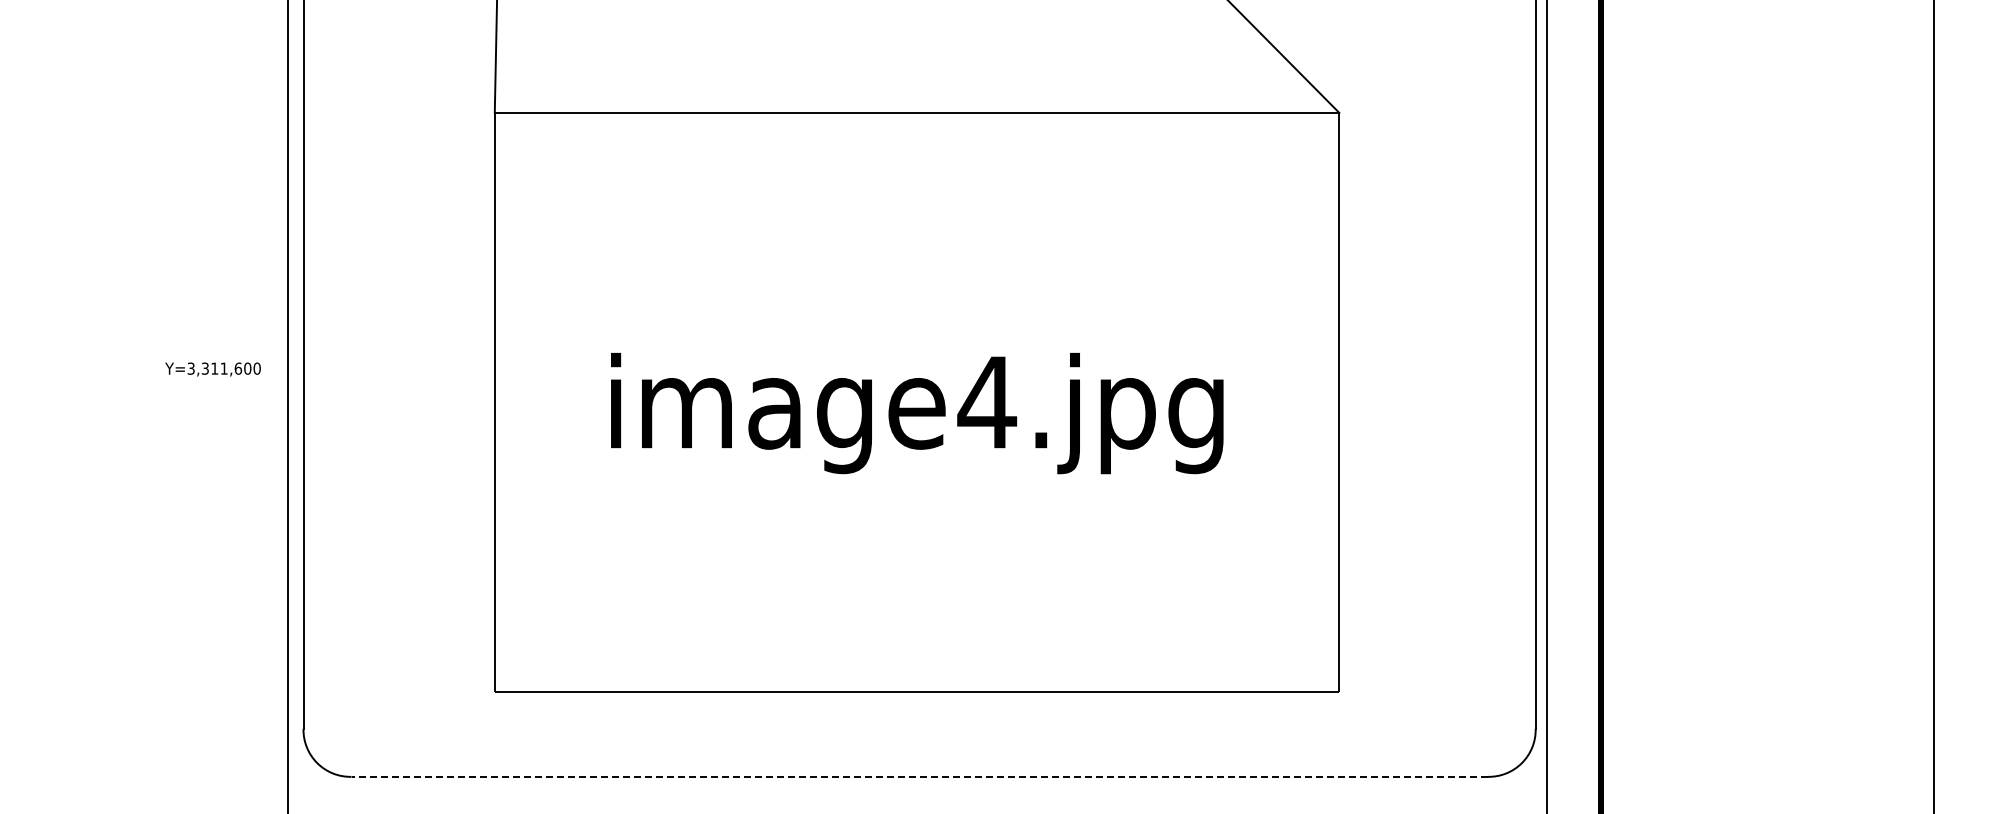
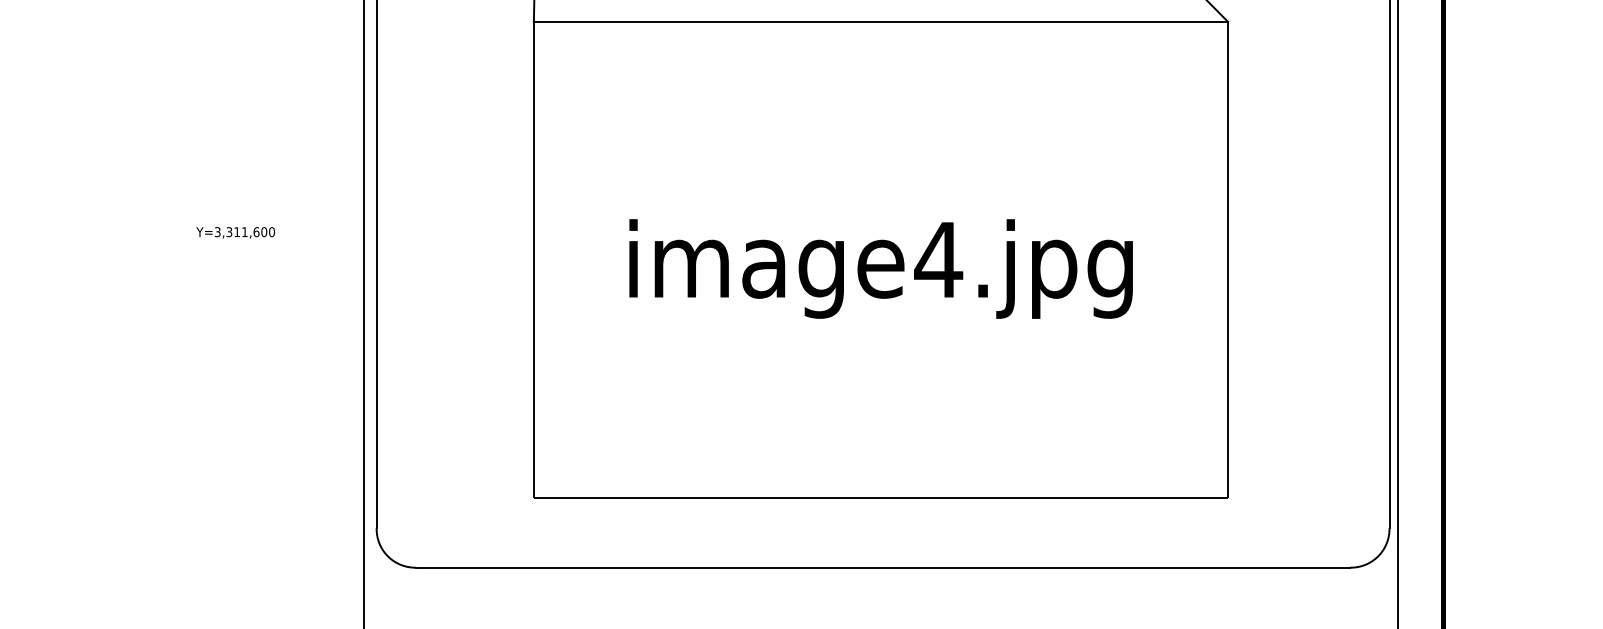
text: (212, 369) -> (235, 232), moved
line: (919, 776) -> (882, 567), dashed -> solid

